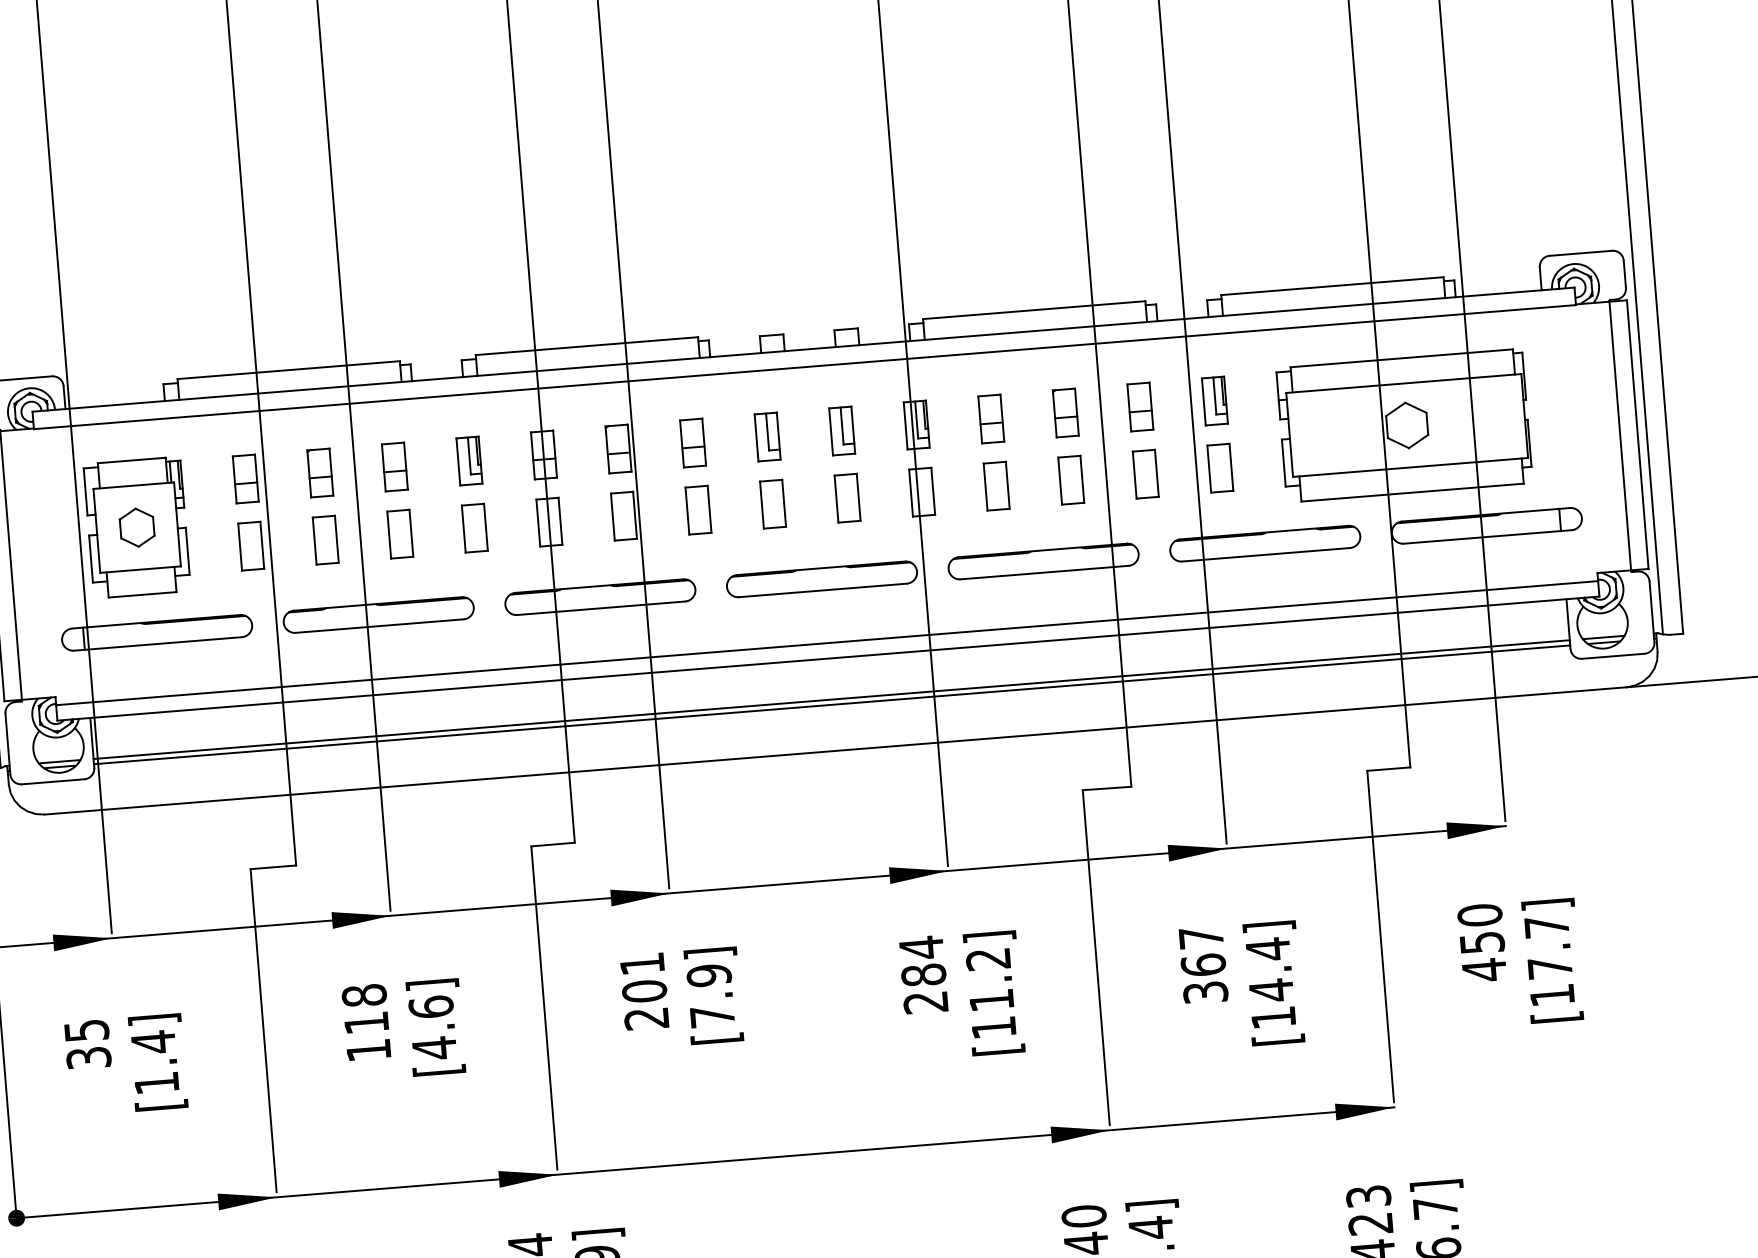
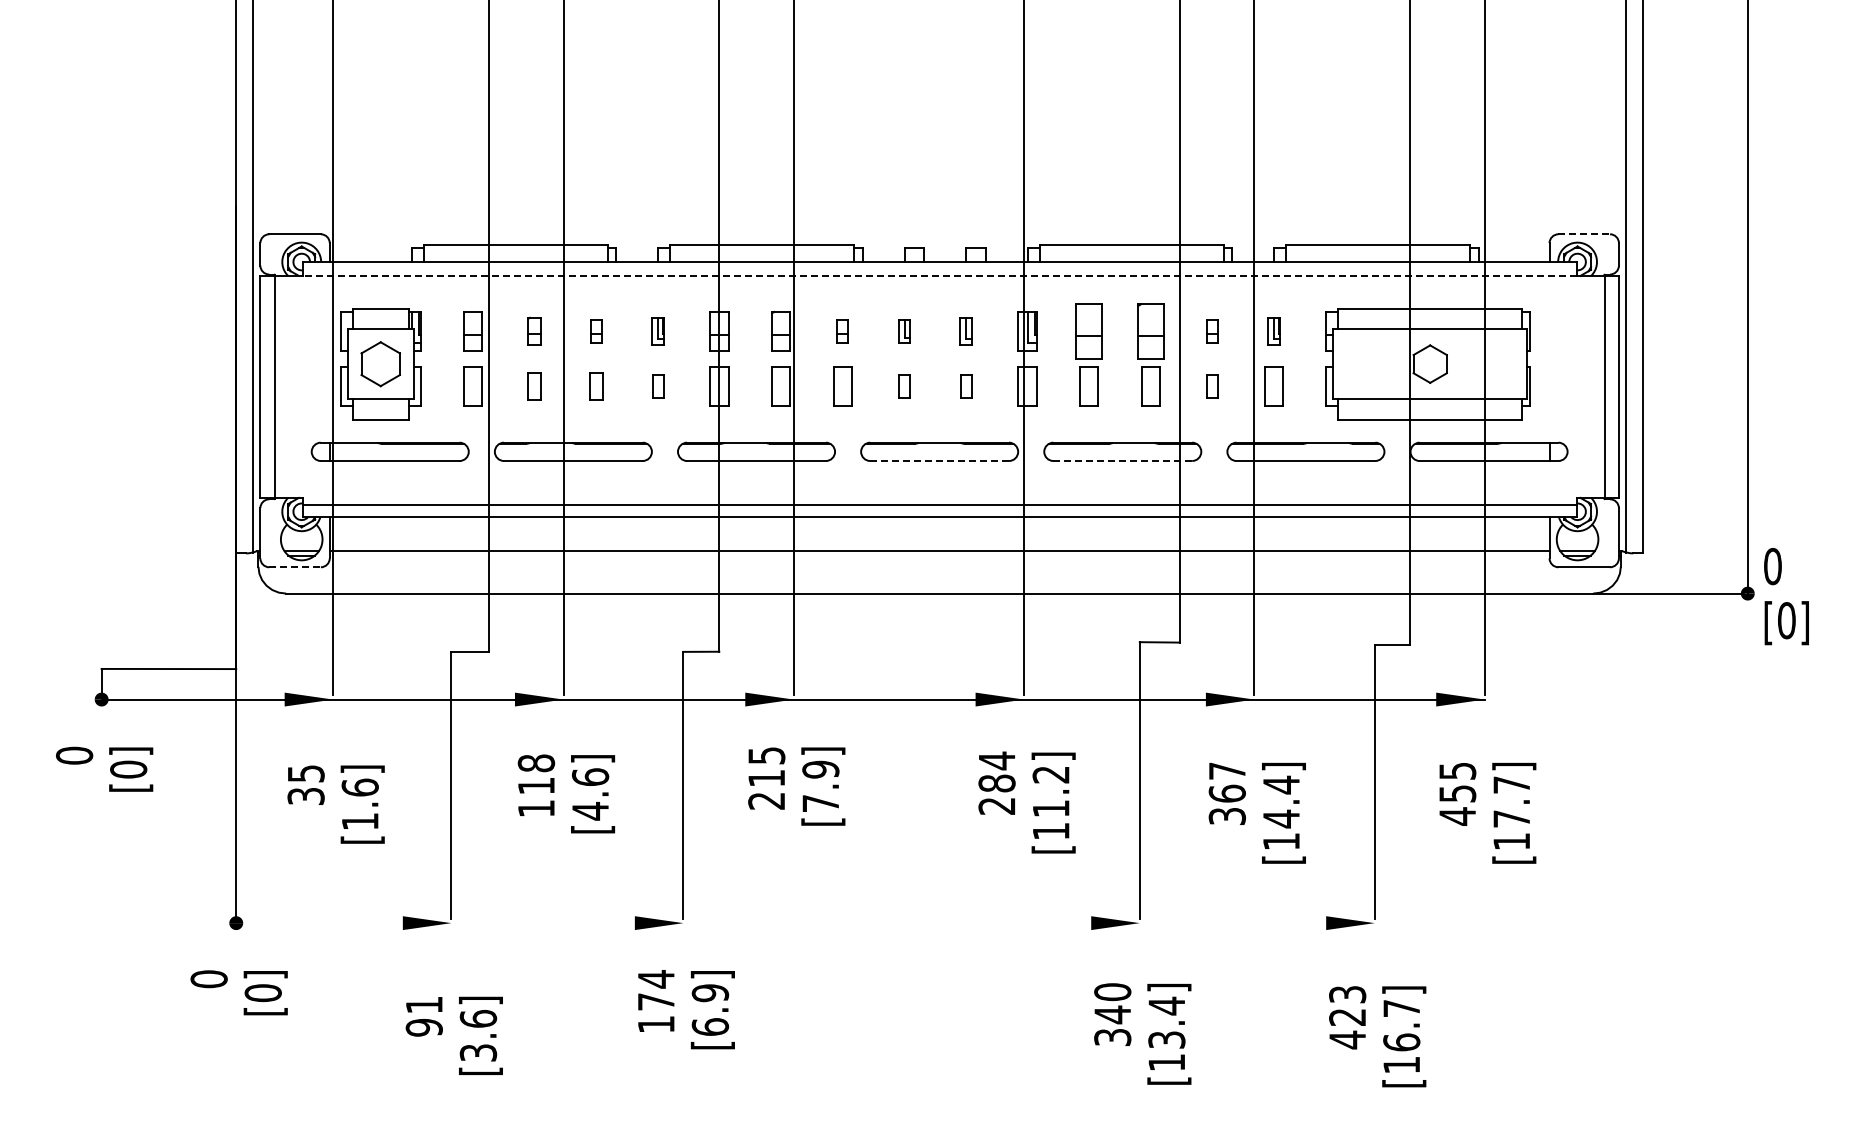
line: (1581, 253) -> (1584, 234), solid -> dashed
line: (804, 367) -> (939, 276), solid -> dashed
part: (1214, 401) -> (1273, 331), size x0.7
part: (1140, 407) -> (1212, 331), size x0.6
part: (1065, 413) -> (1150, 331), size x1.4
part: (990, 419) -> (1088, 331), size x1.4
part: (841, 431) -> (965, 331), size x0.7
part: (767, 437) -> (904, 331), size x0.6
part: (692, 443) -> (842, 331), size x0.6
part: (468, 461) -> (657, 331), size x0.7
part: (395, 467) -> (596, 331), size x0.6
part: (319, 473) -> (534, 331), size x0.7
part: (1145, 473) -> (1212, 386), size x0.6
part: (846, 497) -> (965, 386), size x0.6
part: (773, 503) -> (904, 386), size x0.6
part: (136, 526) -> (380, 363), size x1.4
part: (474, 527) -> (657, 386), size x0.6
part: (400, 533) -> (596, 386), size x0.7
part: (325, 539) -> (534, 386), size x0.7
line: (1045, 573) -> (1123, 461), solid -> dashed
line: (823, 590) -> (940, 461), solid -> dashed
line: (831, 704) -> (939, 555), removed
line: (53, 782) -> (295, 567), solid -> dashed
text: (1479, 915) -> (1457, 771), 450 -> 455
text: (643, 978) -> (766, 767), 201 -> 215
text: (152, 1042) -> (359, 787), [1.4] -> [1.6]
line: (705, 1163) -> (805, 923), removed

